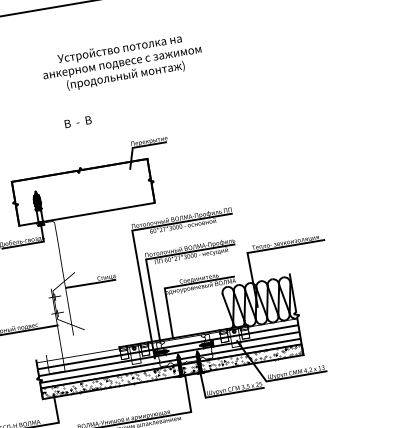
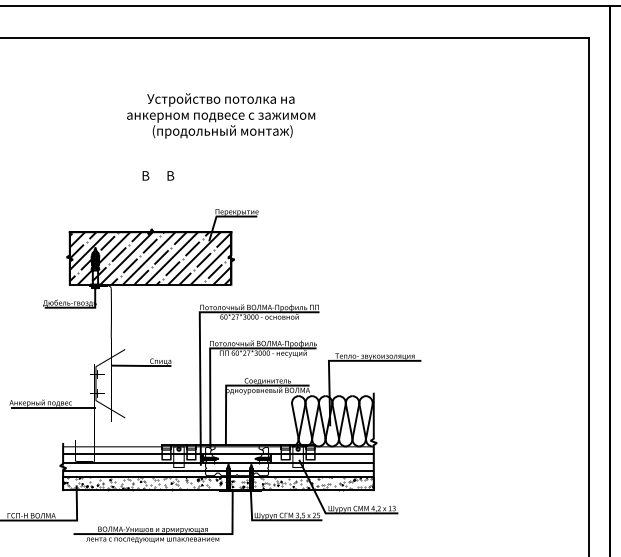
hatch: (83, 192) -> (150, 258), added

